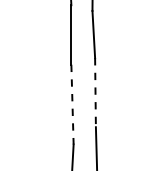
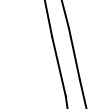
line: (95, 92) -> (74, 53), dashed -> solid
line: (72, 104) -> (58, 66), dashed -> solid

